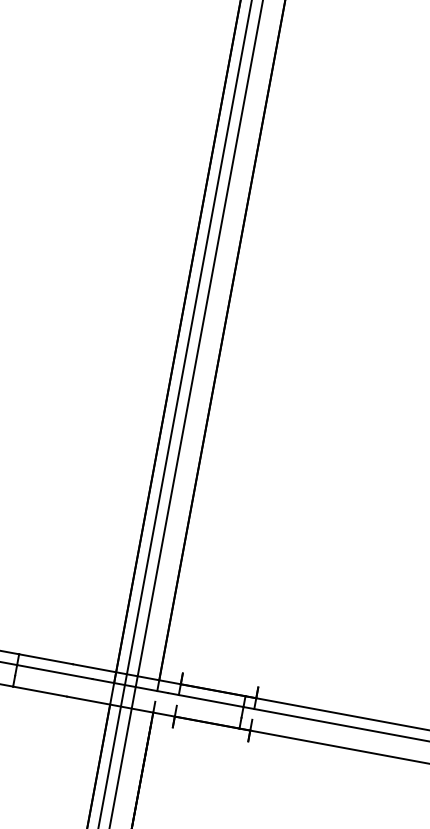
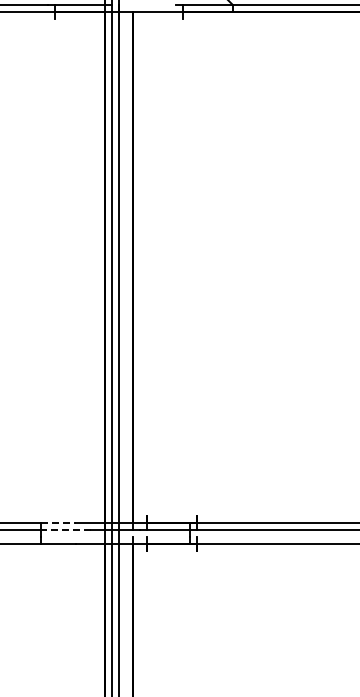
line: (45, 658) -> (58, 522), solid -> dashed
line: (54, 671) -> (65, 529), solid -> dashed

